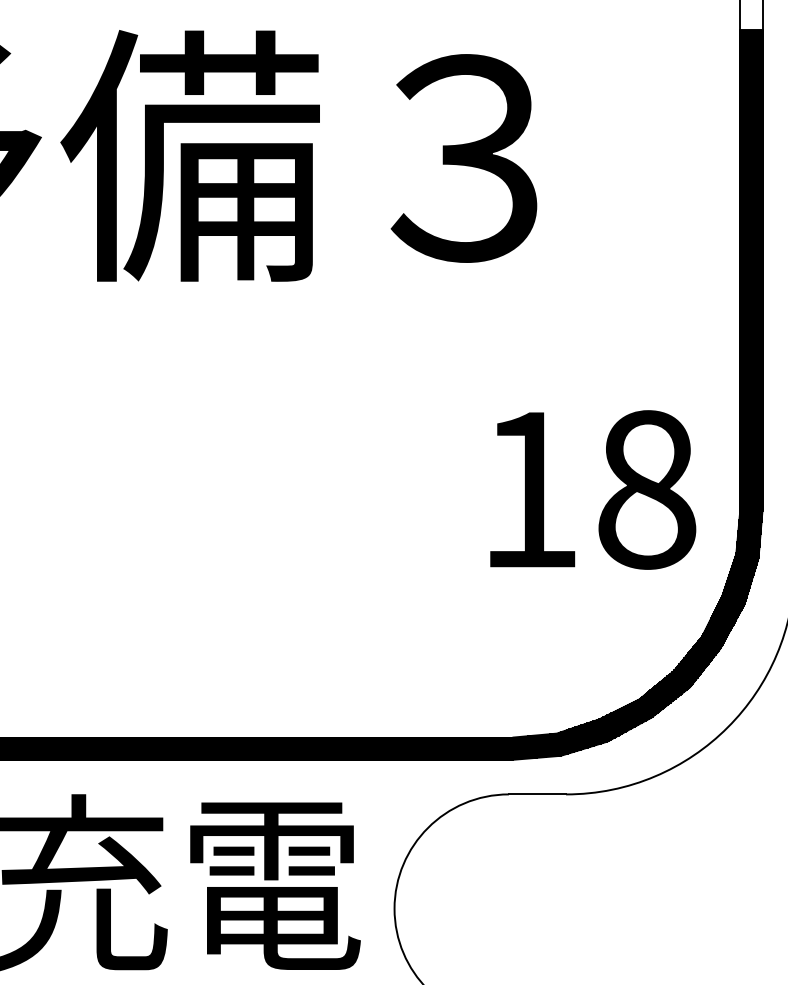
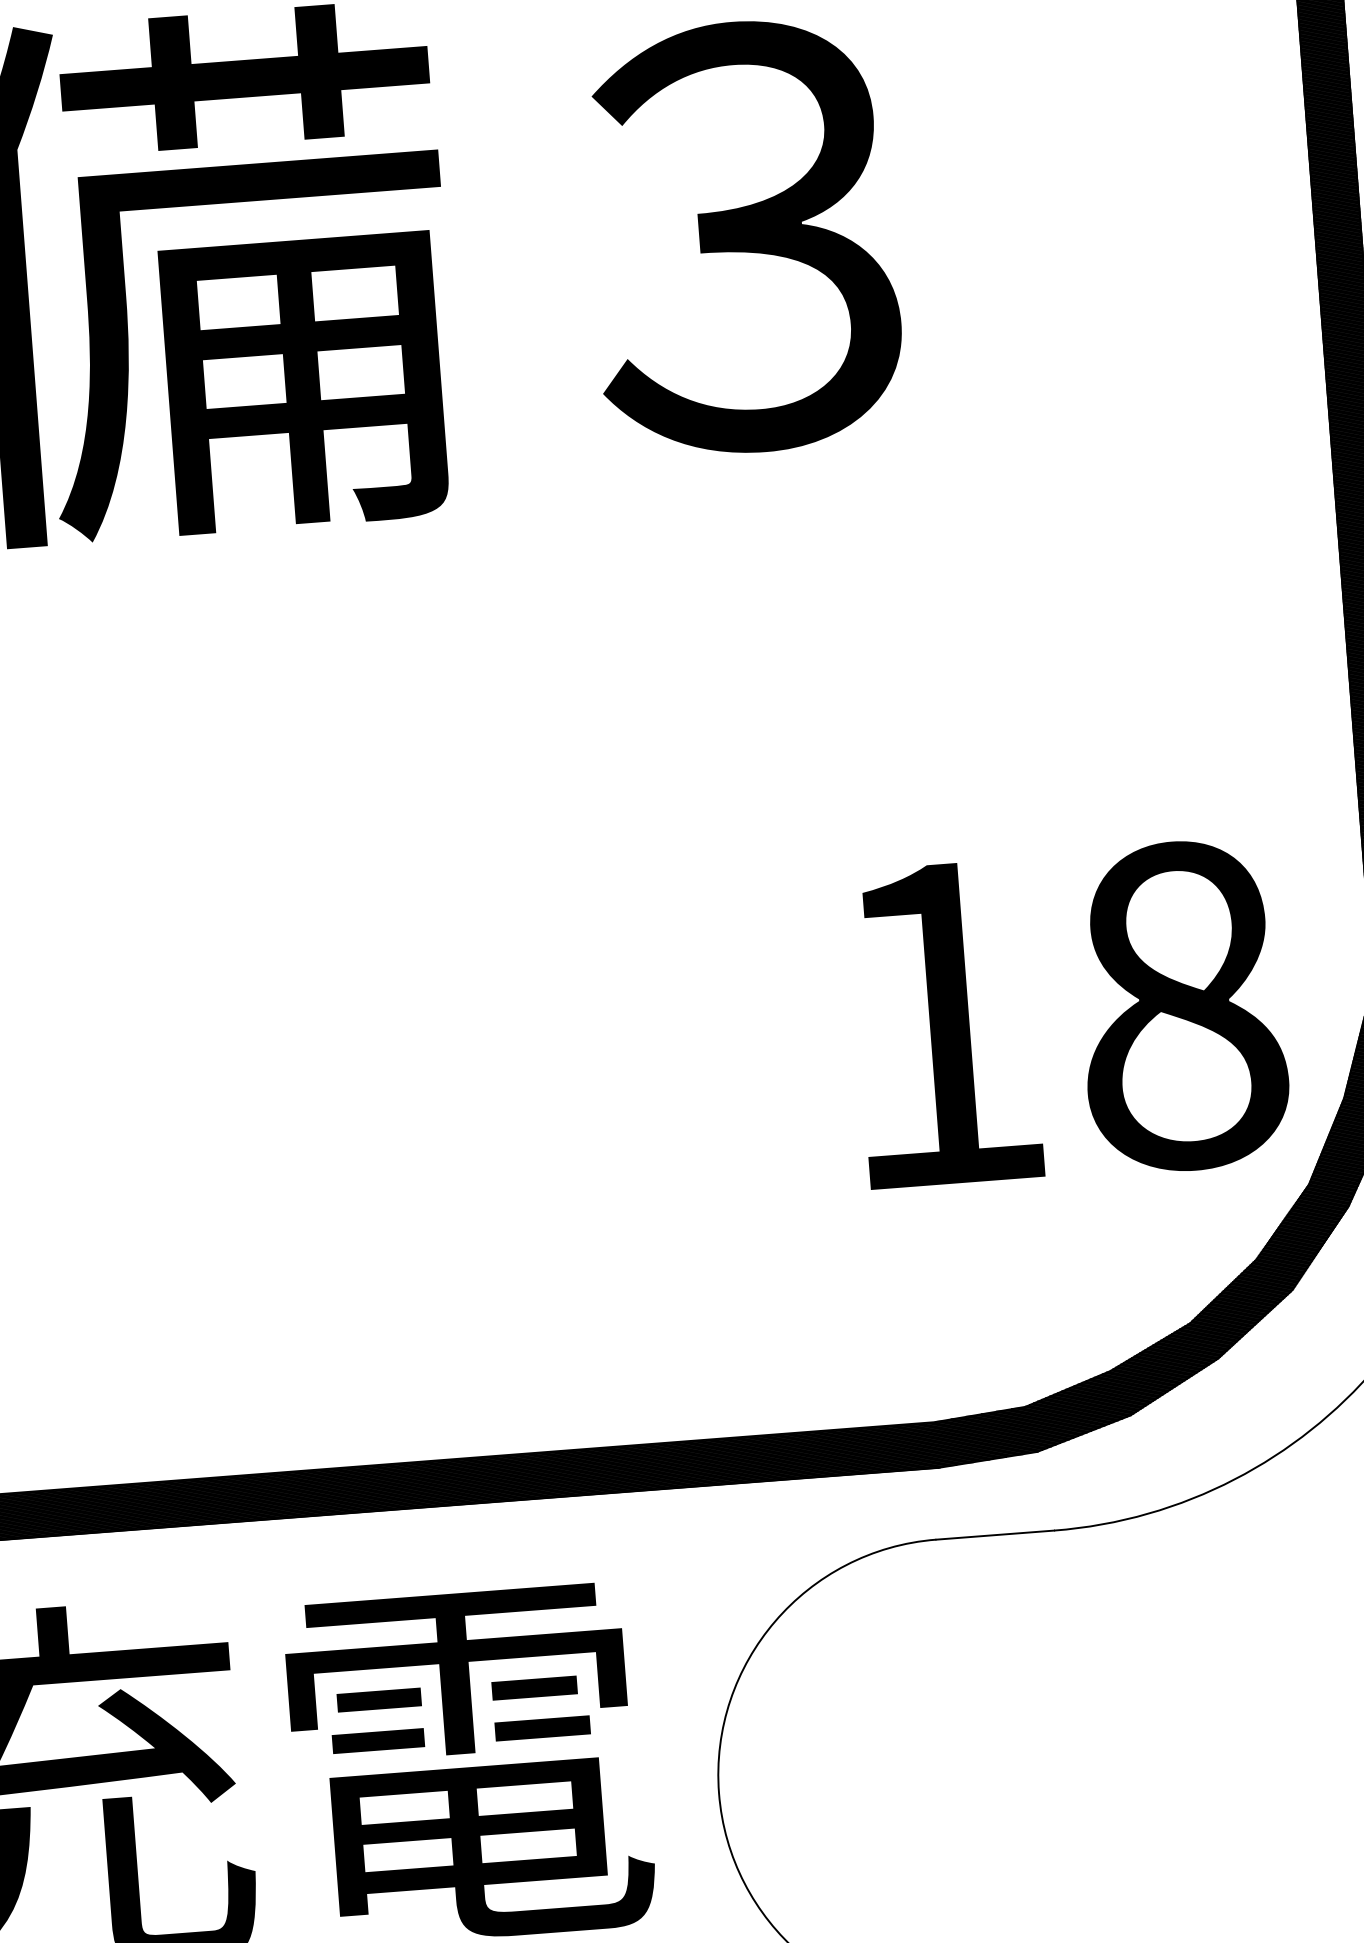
text: (593, 489) -> (1071, 1013), moved

